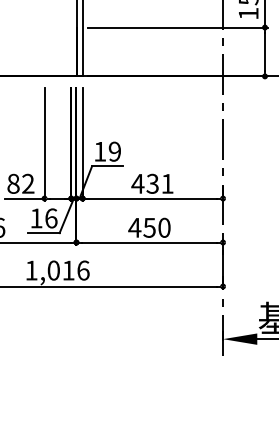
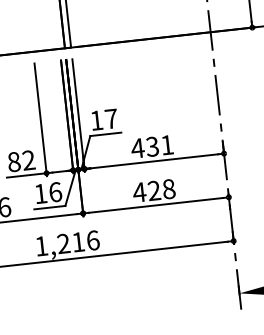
text: (114, 151) -> (110, 118), 19 -> 17
text: (156, 227) -> (161, 189), 450 -> 428
text: (53, 270) -> (63, 243), 1,016 -> 1,216

